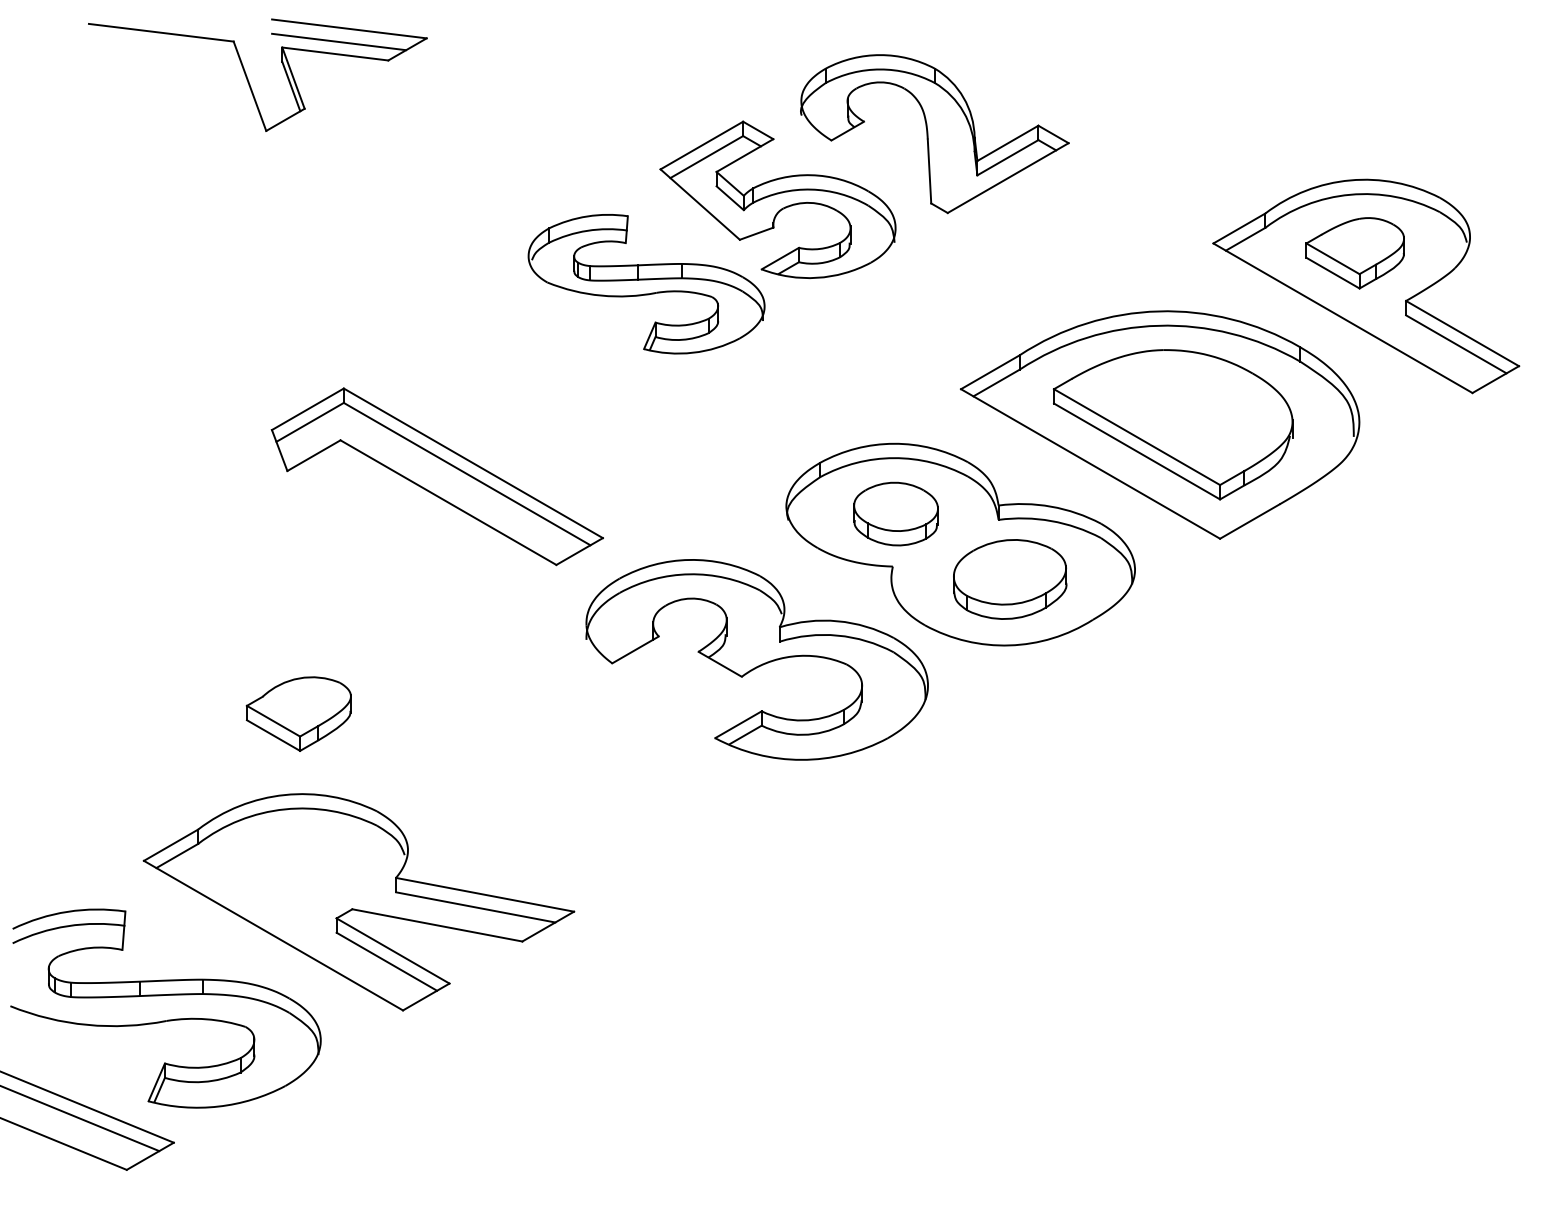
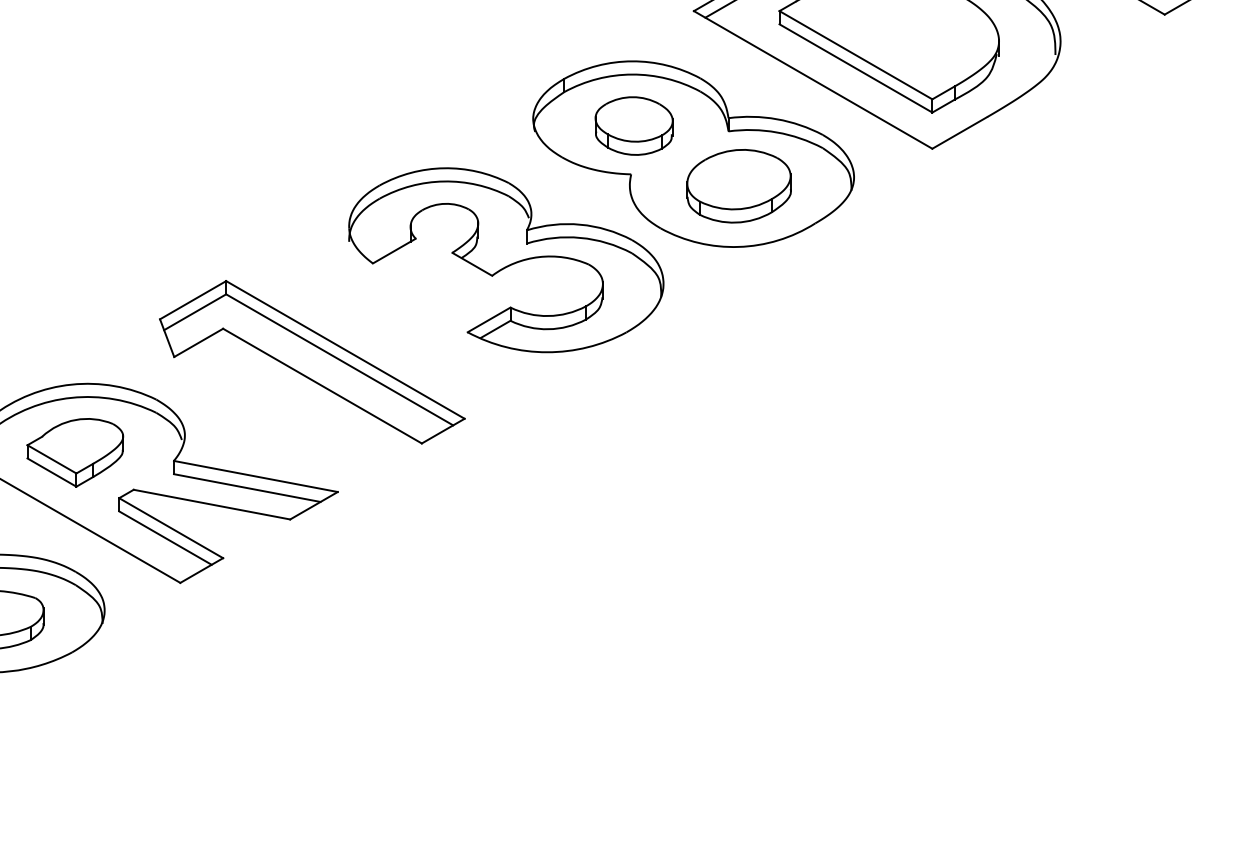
part: (436, 476) -> (311, 362), moved
part: (298, 713) -> (74, 452), moved

